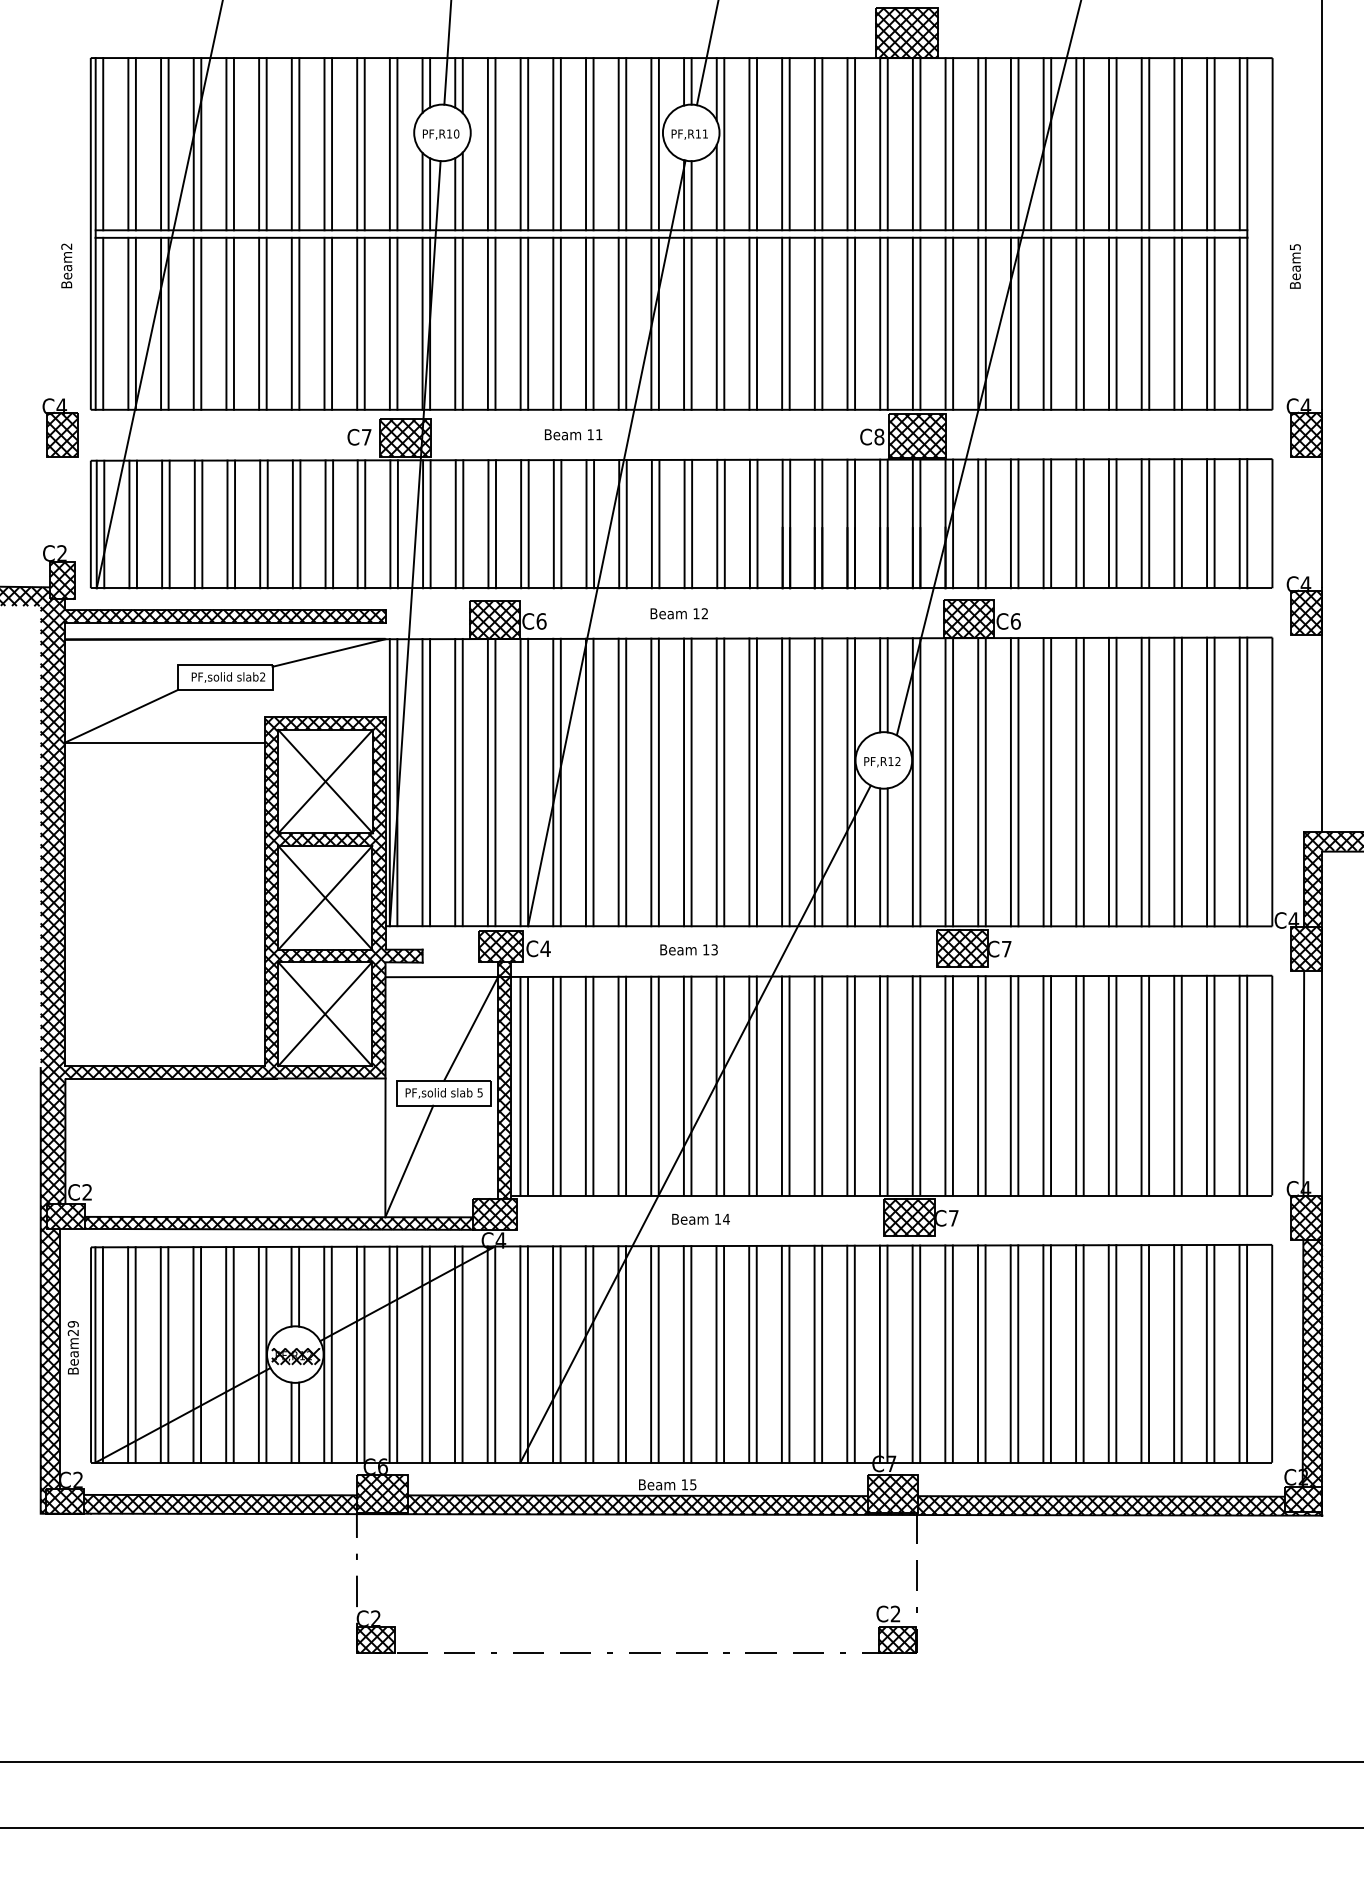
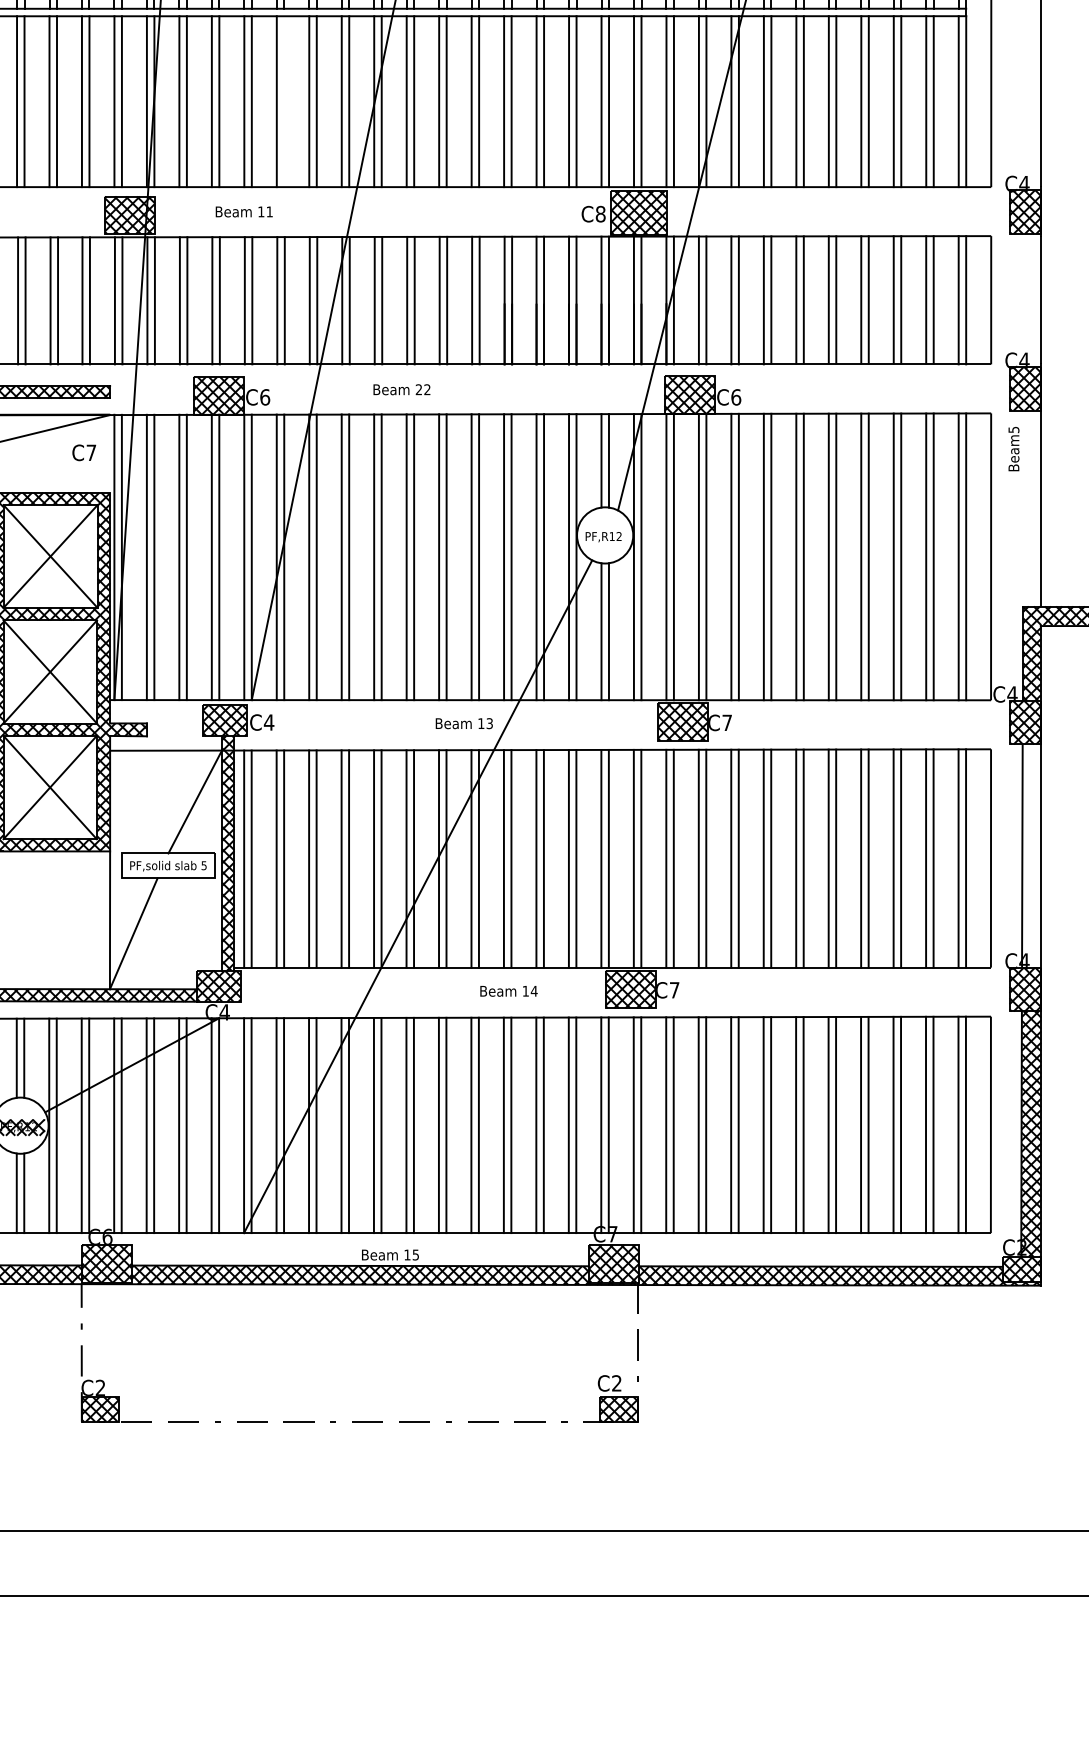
text: (1295, 266) -> (1014, 449), moved
line: (560, 323) -> (283, 101), removed
text: (573, 434) -> (244, 211), moved
text: (359, 437) -> (84, 453), moved
text: (696, 613) -> (419, 389), 12 -> 22
text: (688, 949) -> (463, 723), moved
text: (700, 1219) -> (508, 991), moved

